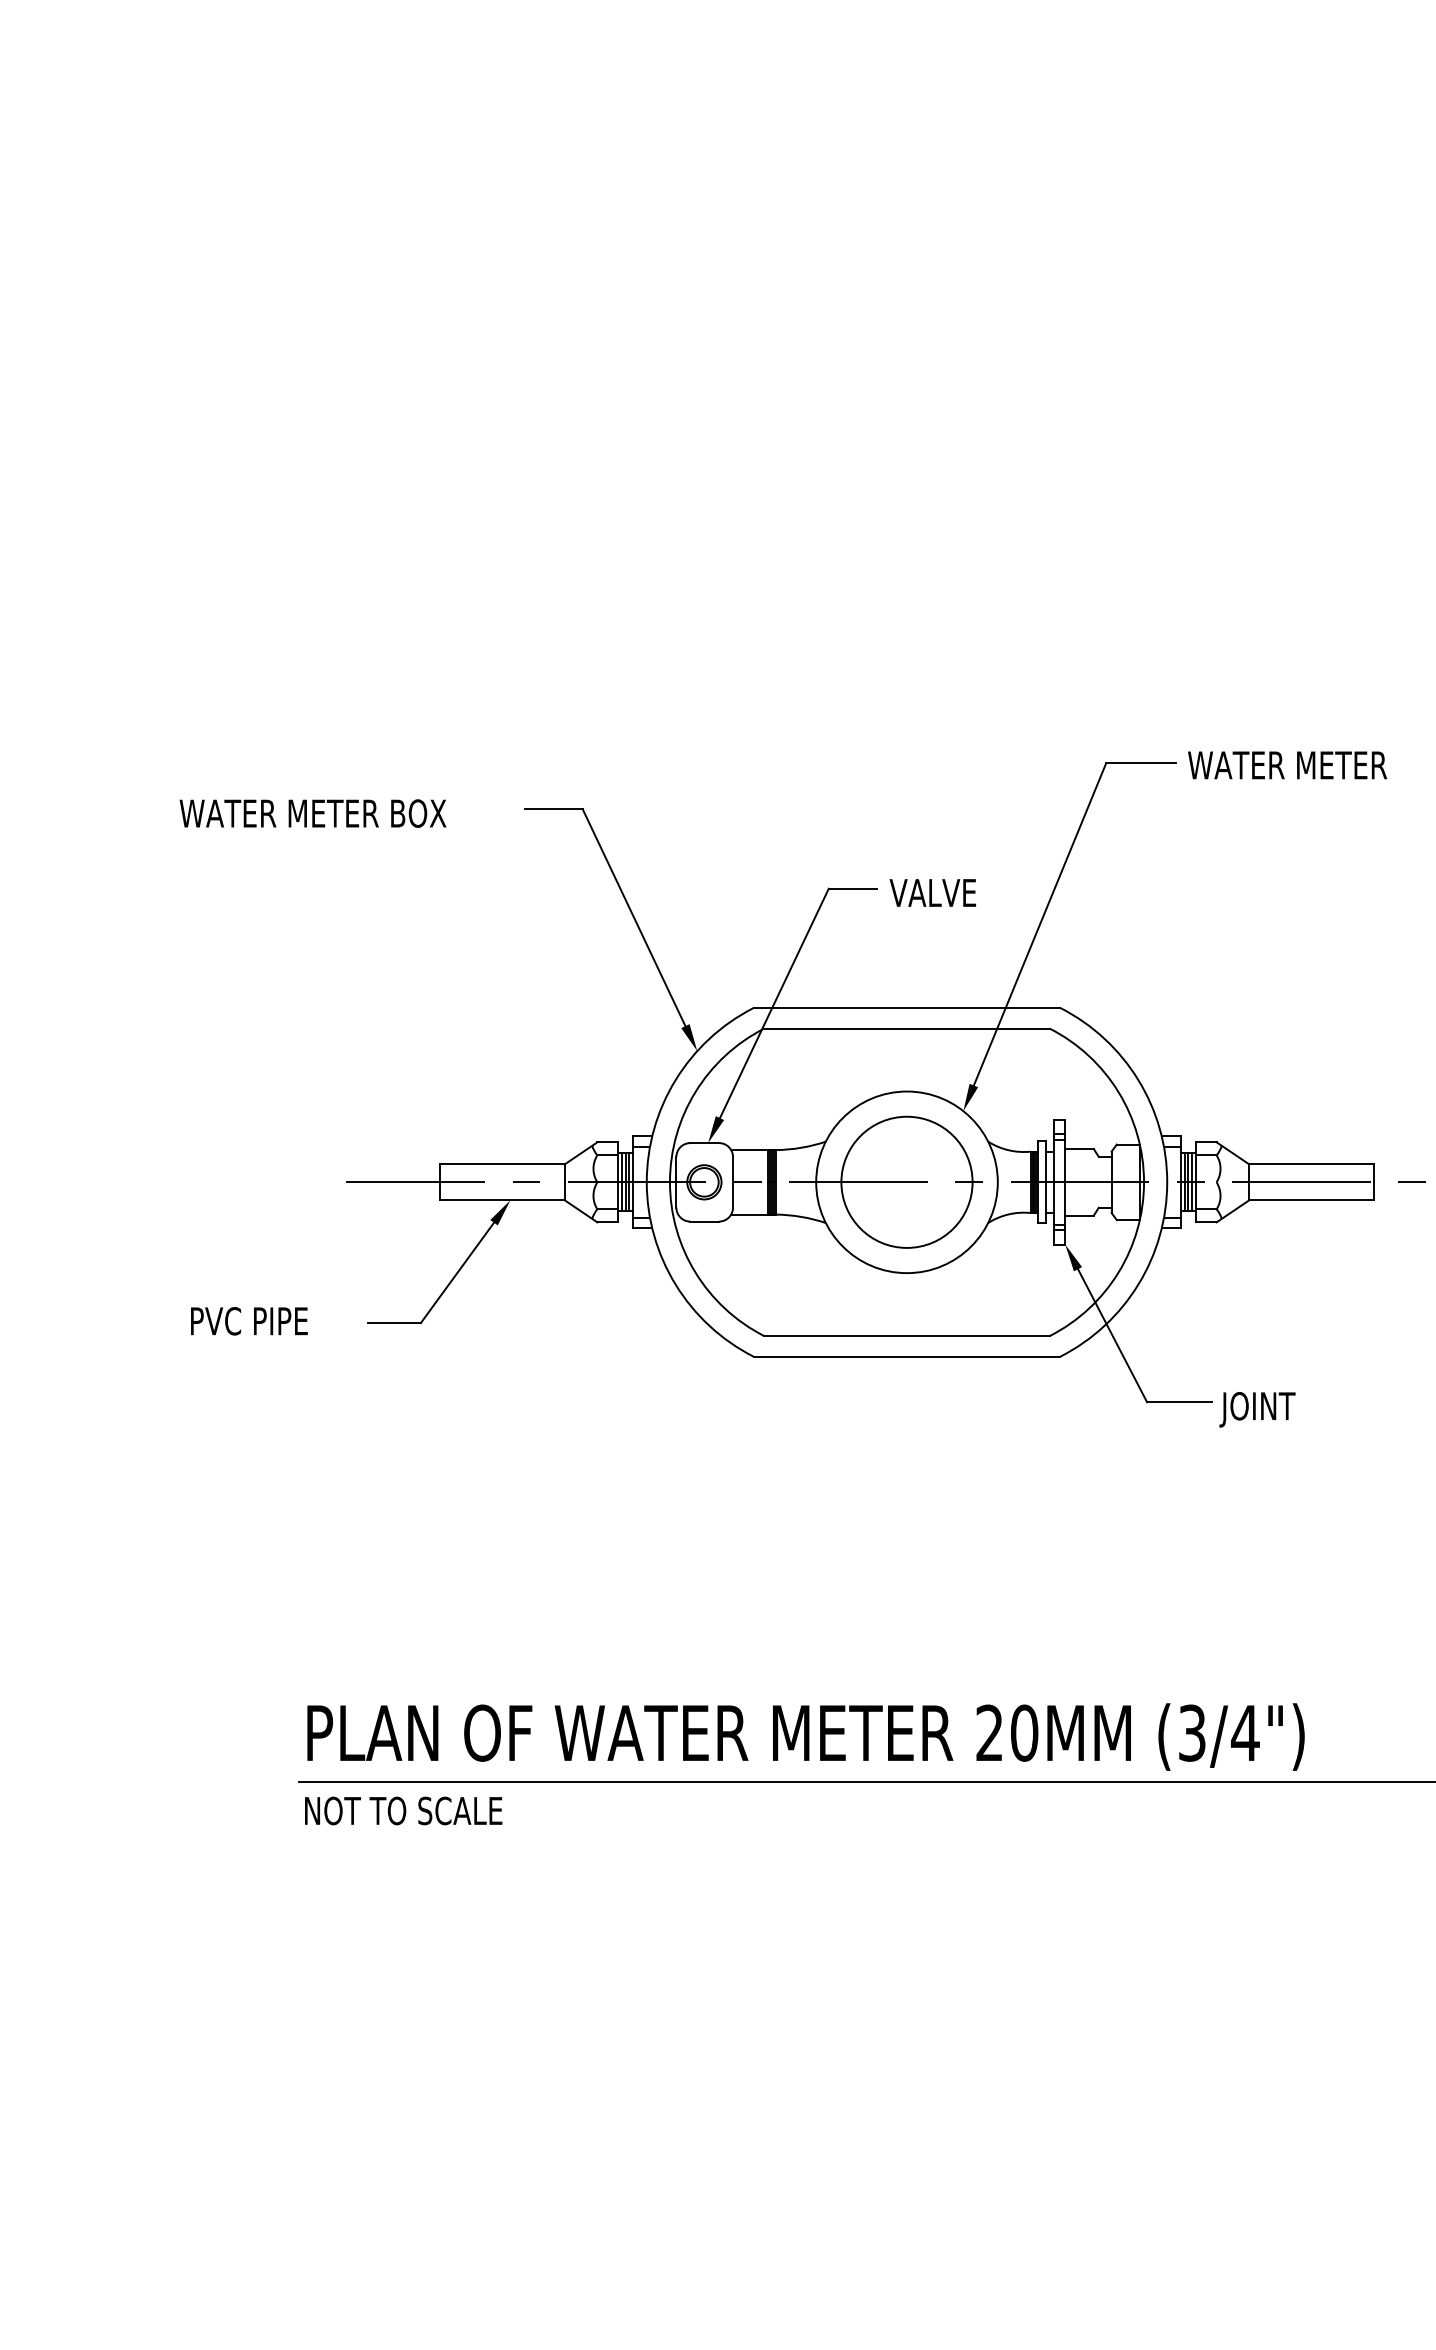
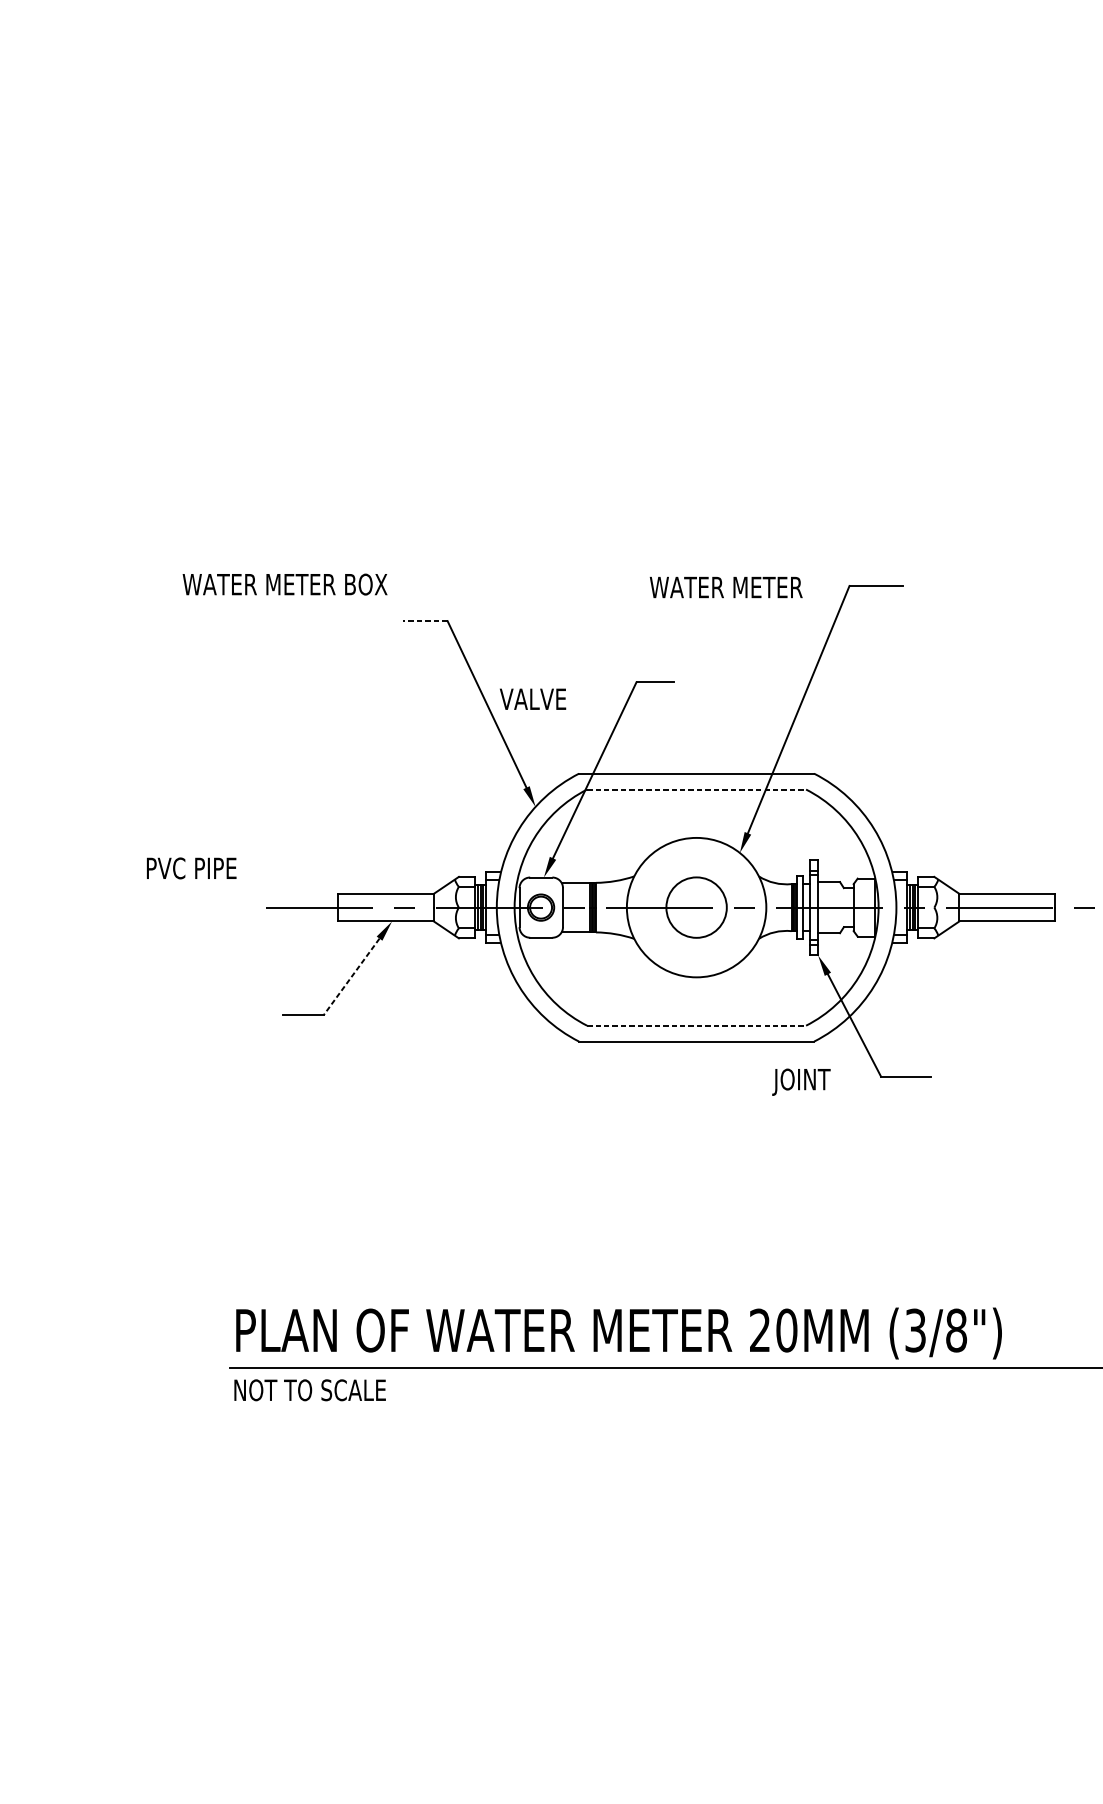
text: (1287, 765) -> (726, 587), moved
line: (553, 809) -> (425, 621), solid -> dashed
text: (312, 813) -> (284, 584), moved
text: (932, 892) -> (532, 698), moved
line: (907, 1028) -> (696, 789), solid -> dashed
circle: (906, 1181) -> (696, 906), size x0.6
line: (457, 1272) -> (351, 976), solid -> dashed
text: (249, 1321) -> (191, 868), moved
line: (907, 1336) -> (696, 1025), solid -> dashed
text: (1257, 1409) -> (801, 1082), moved
text: (1245, 1732) -> (956, 1330), (3/4") -> (3/8")

